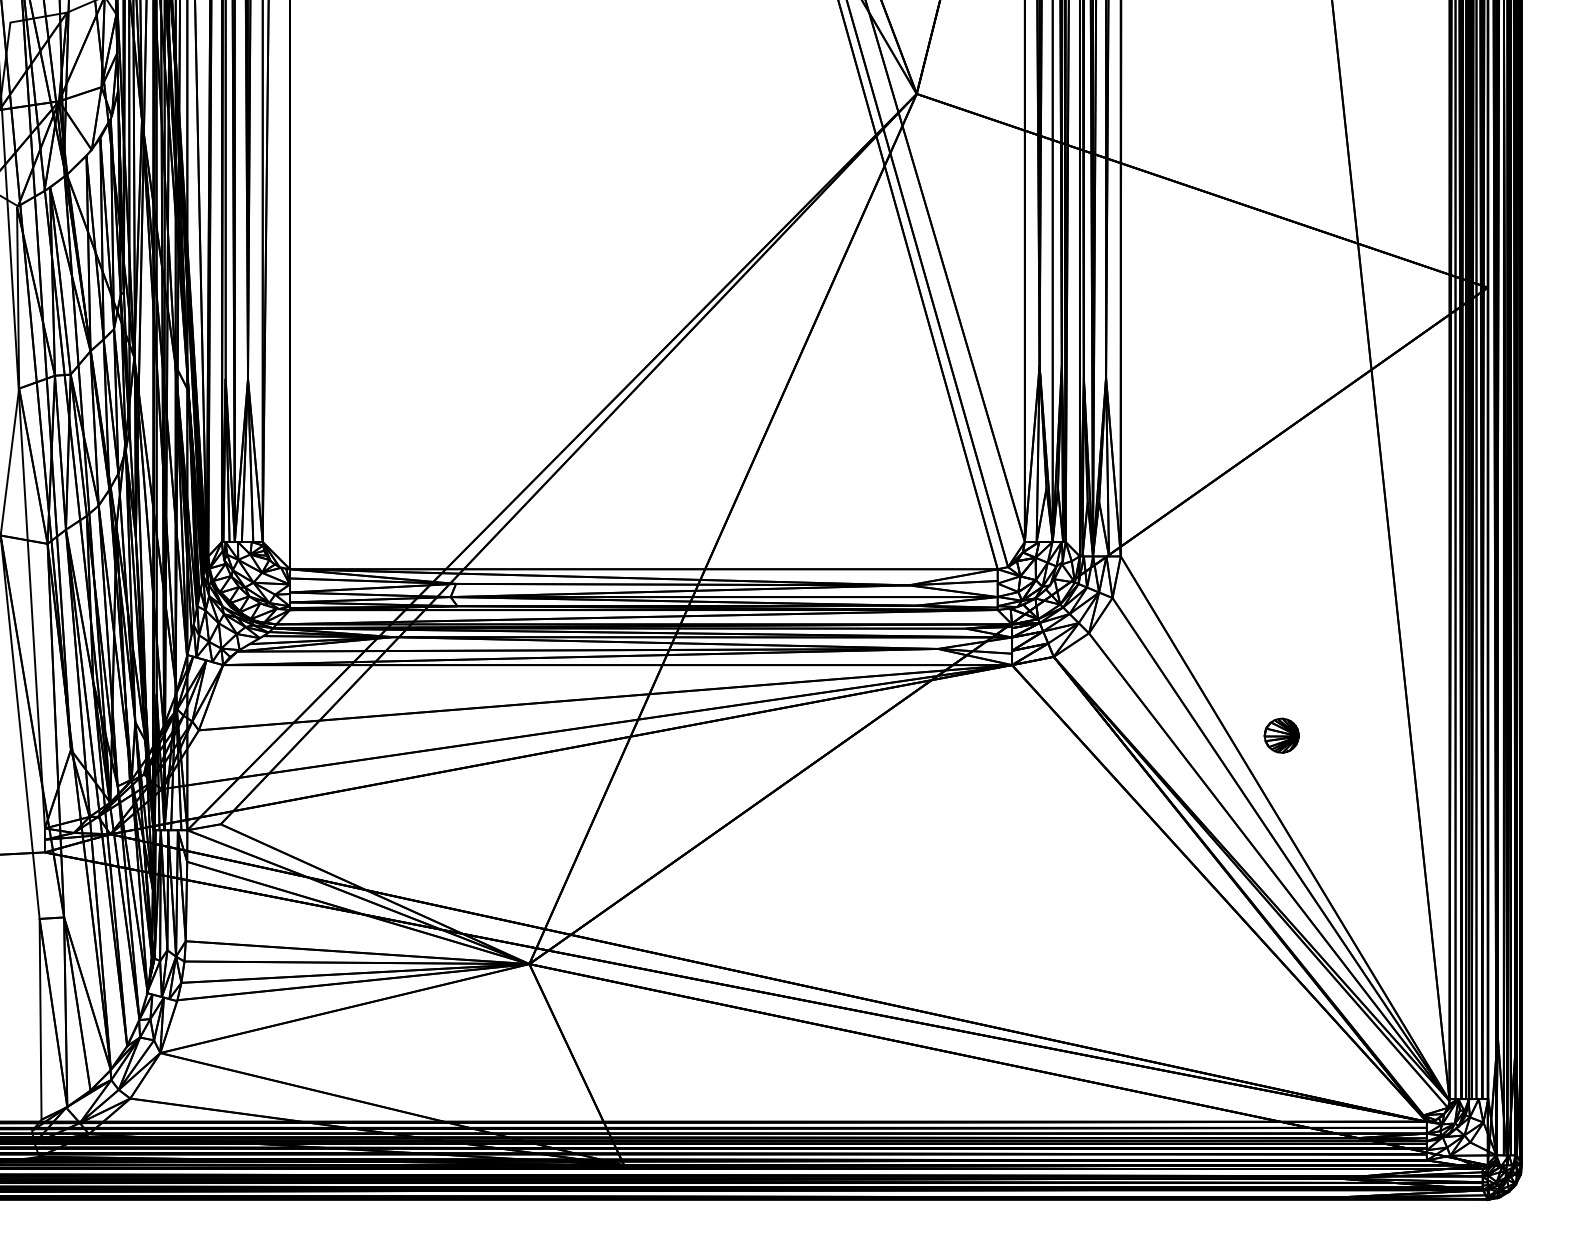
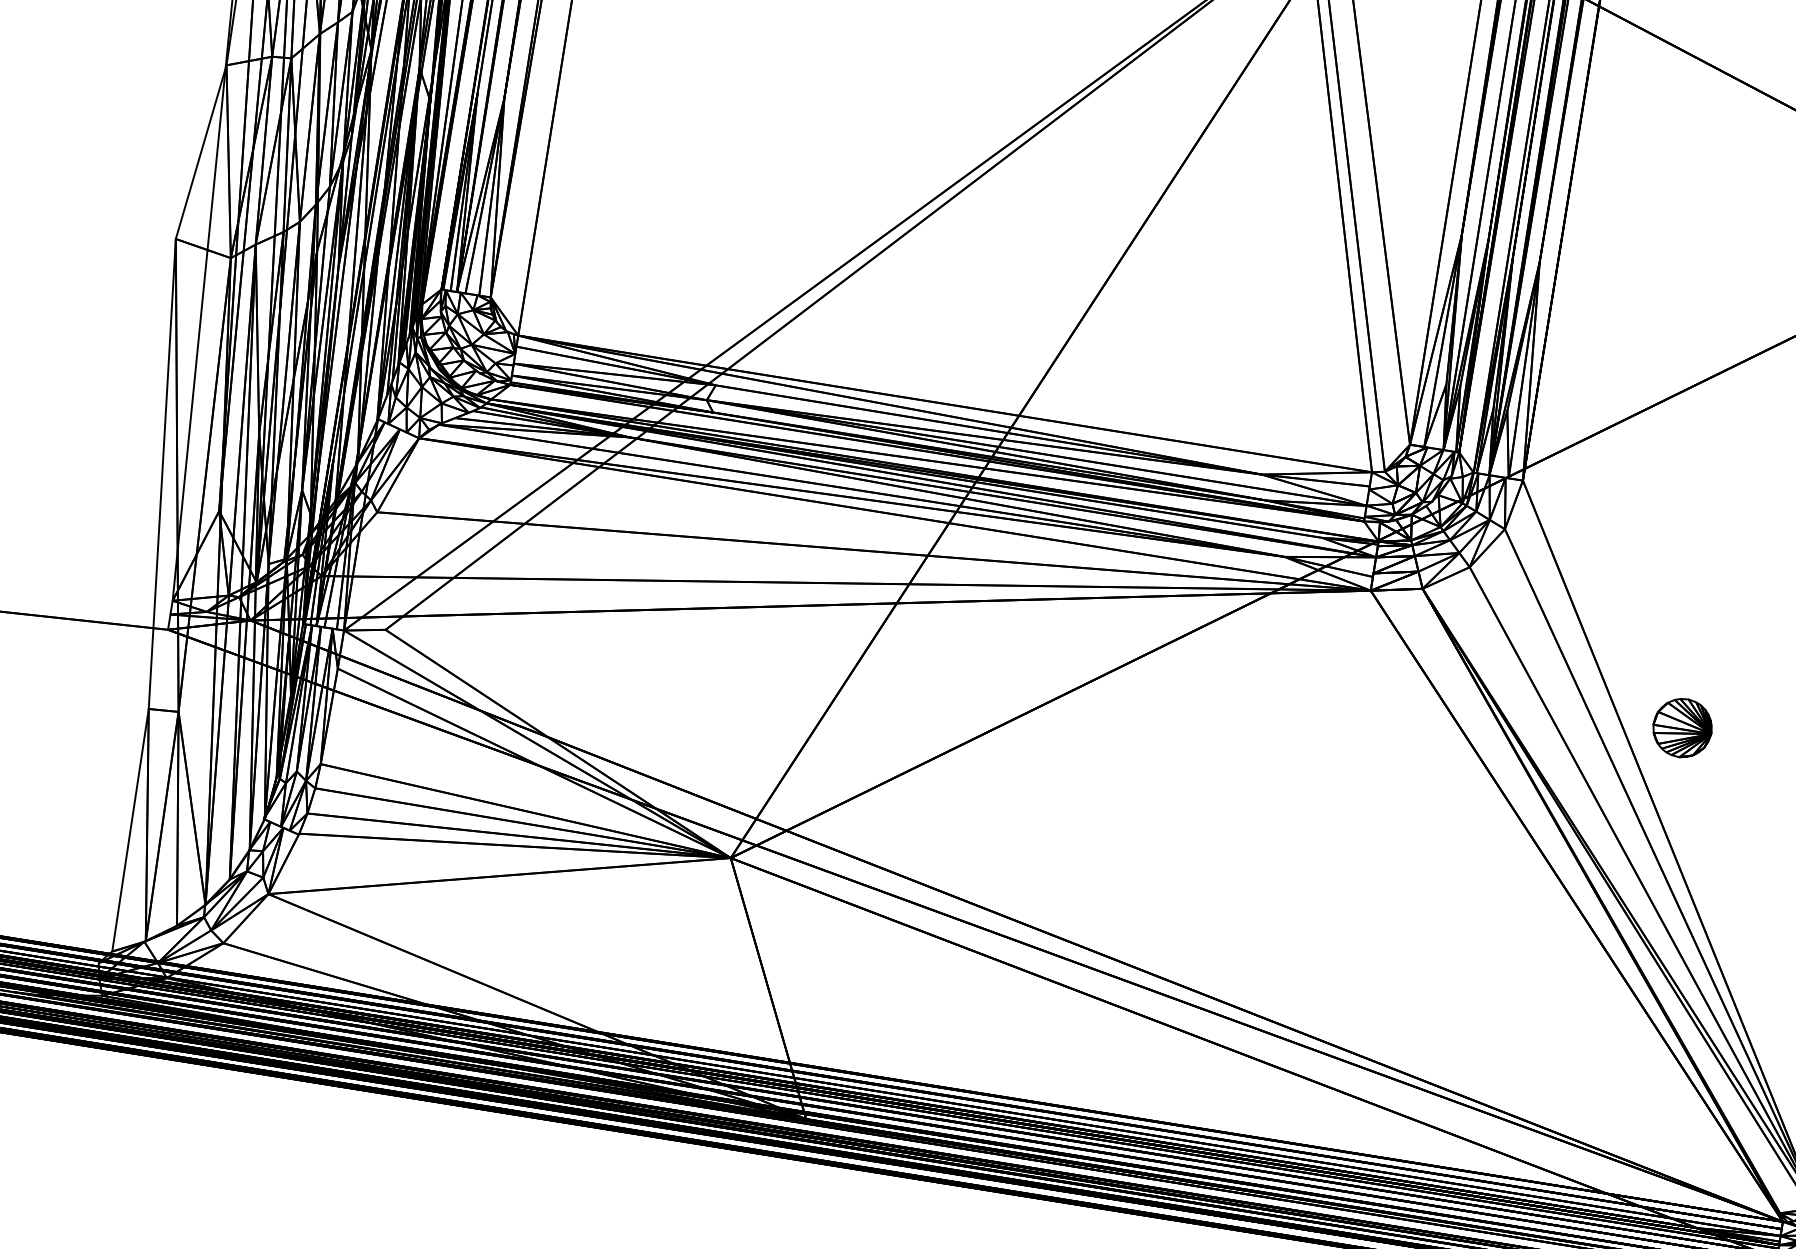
part: (1281, 735) -> (1682, 727), size x1.4

